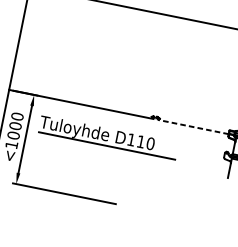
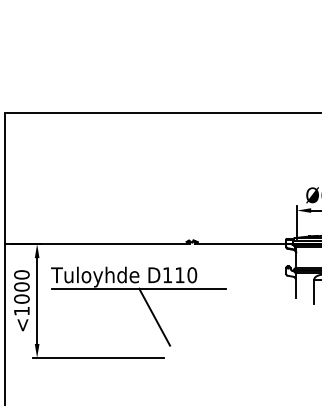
line: (193, 127) -> (240, 244), dashed -> solid
line: (114, 170) -> (154, 316), added

